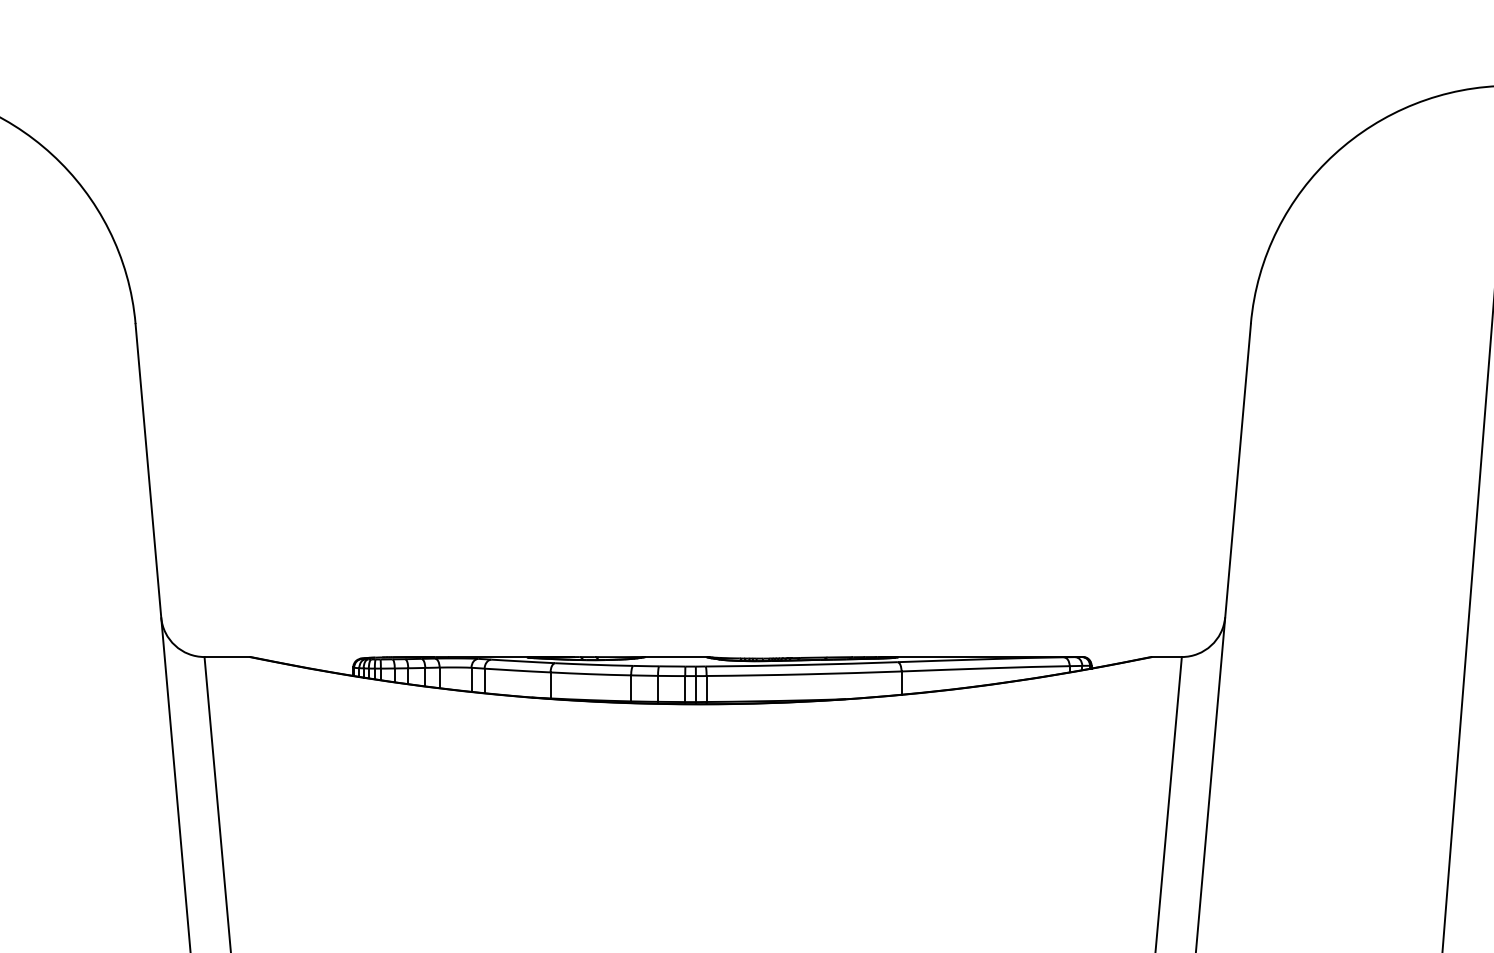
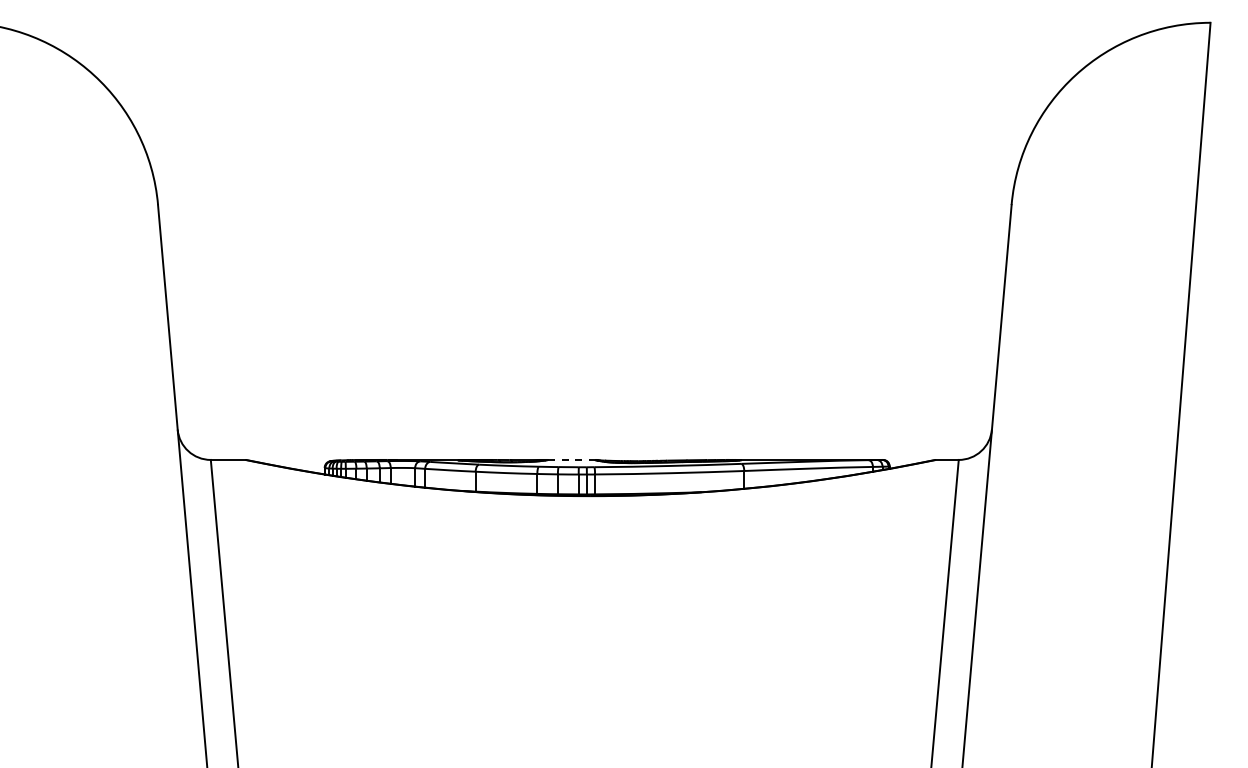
line: (674, 656) -> (570, 459), solid -> dashed

